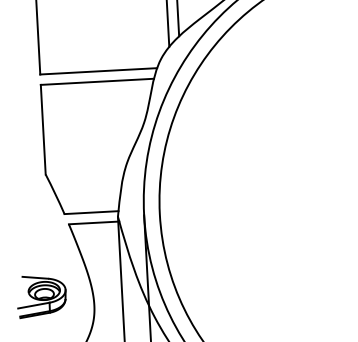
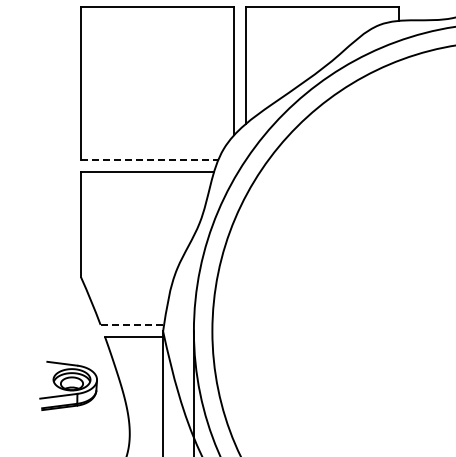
line: (98, 71) -> (149, 159), solid -> dashed
line: (91, 212) -> (132, 324), solid -> dashed
part: (41, 296) -> (68, 385), moved

